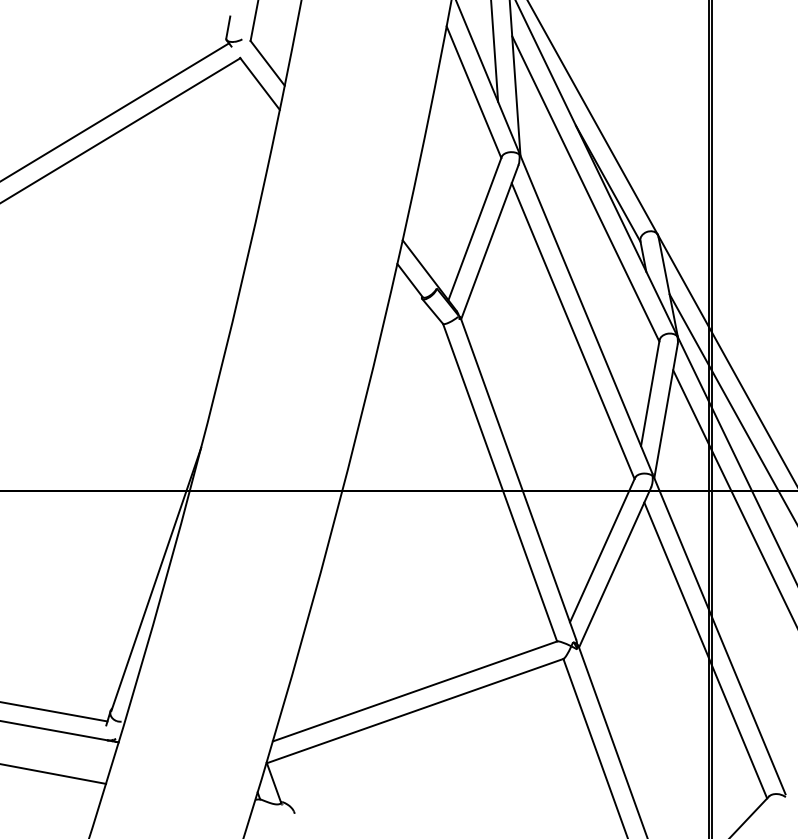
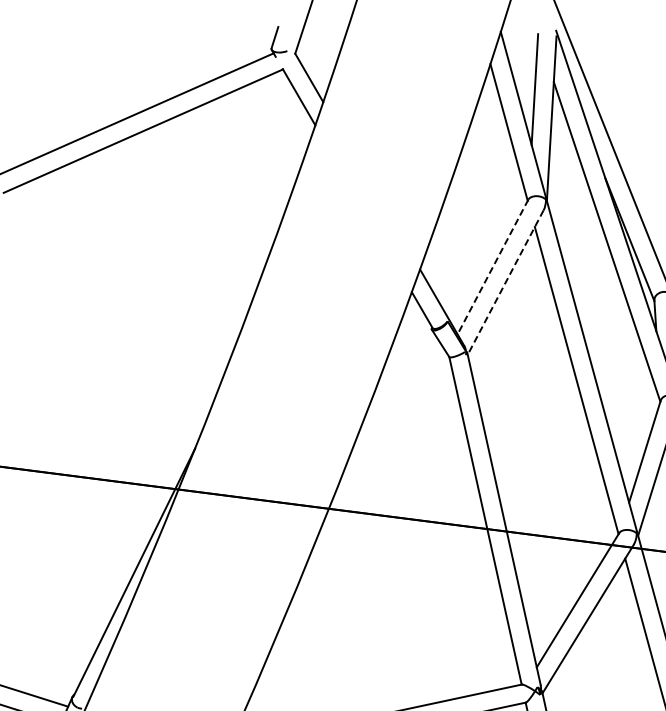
line: (475, 228) -> (493, 267), solid -> dashed
line: (489, 242) -> (505, 282), solid -> dashed

